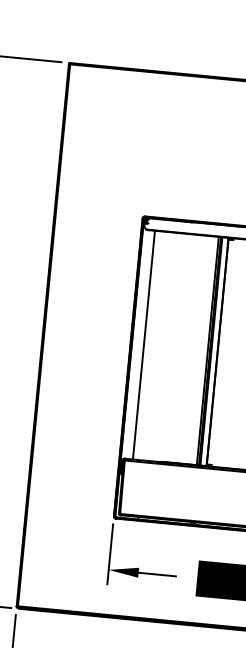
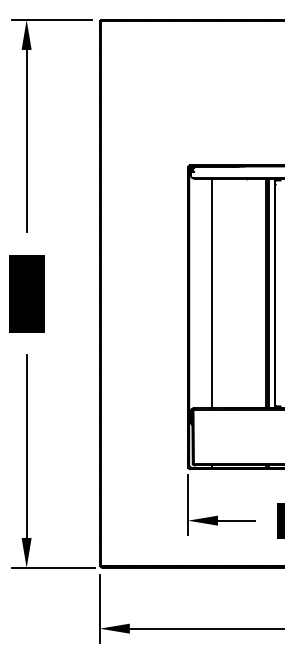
line: (143, 345) -> (212, 293), moved

